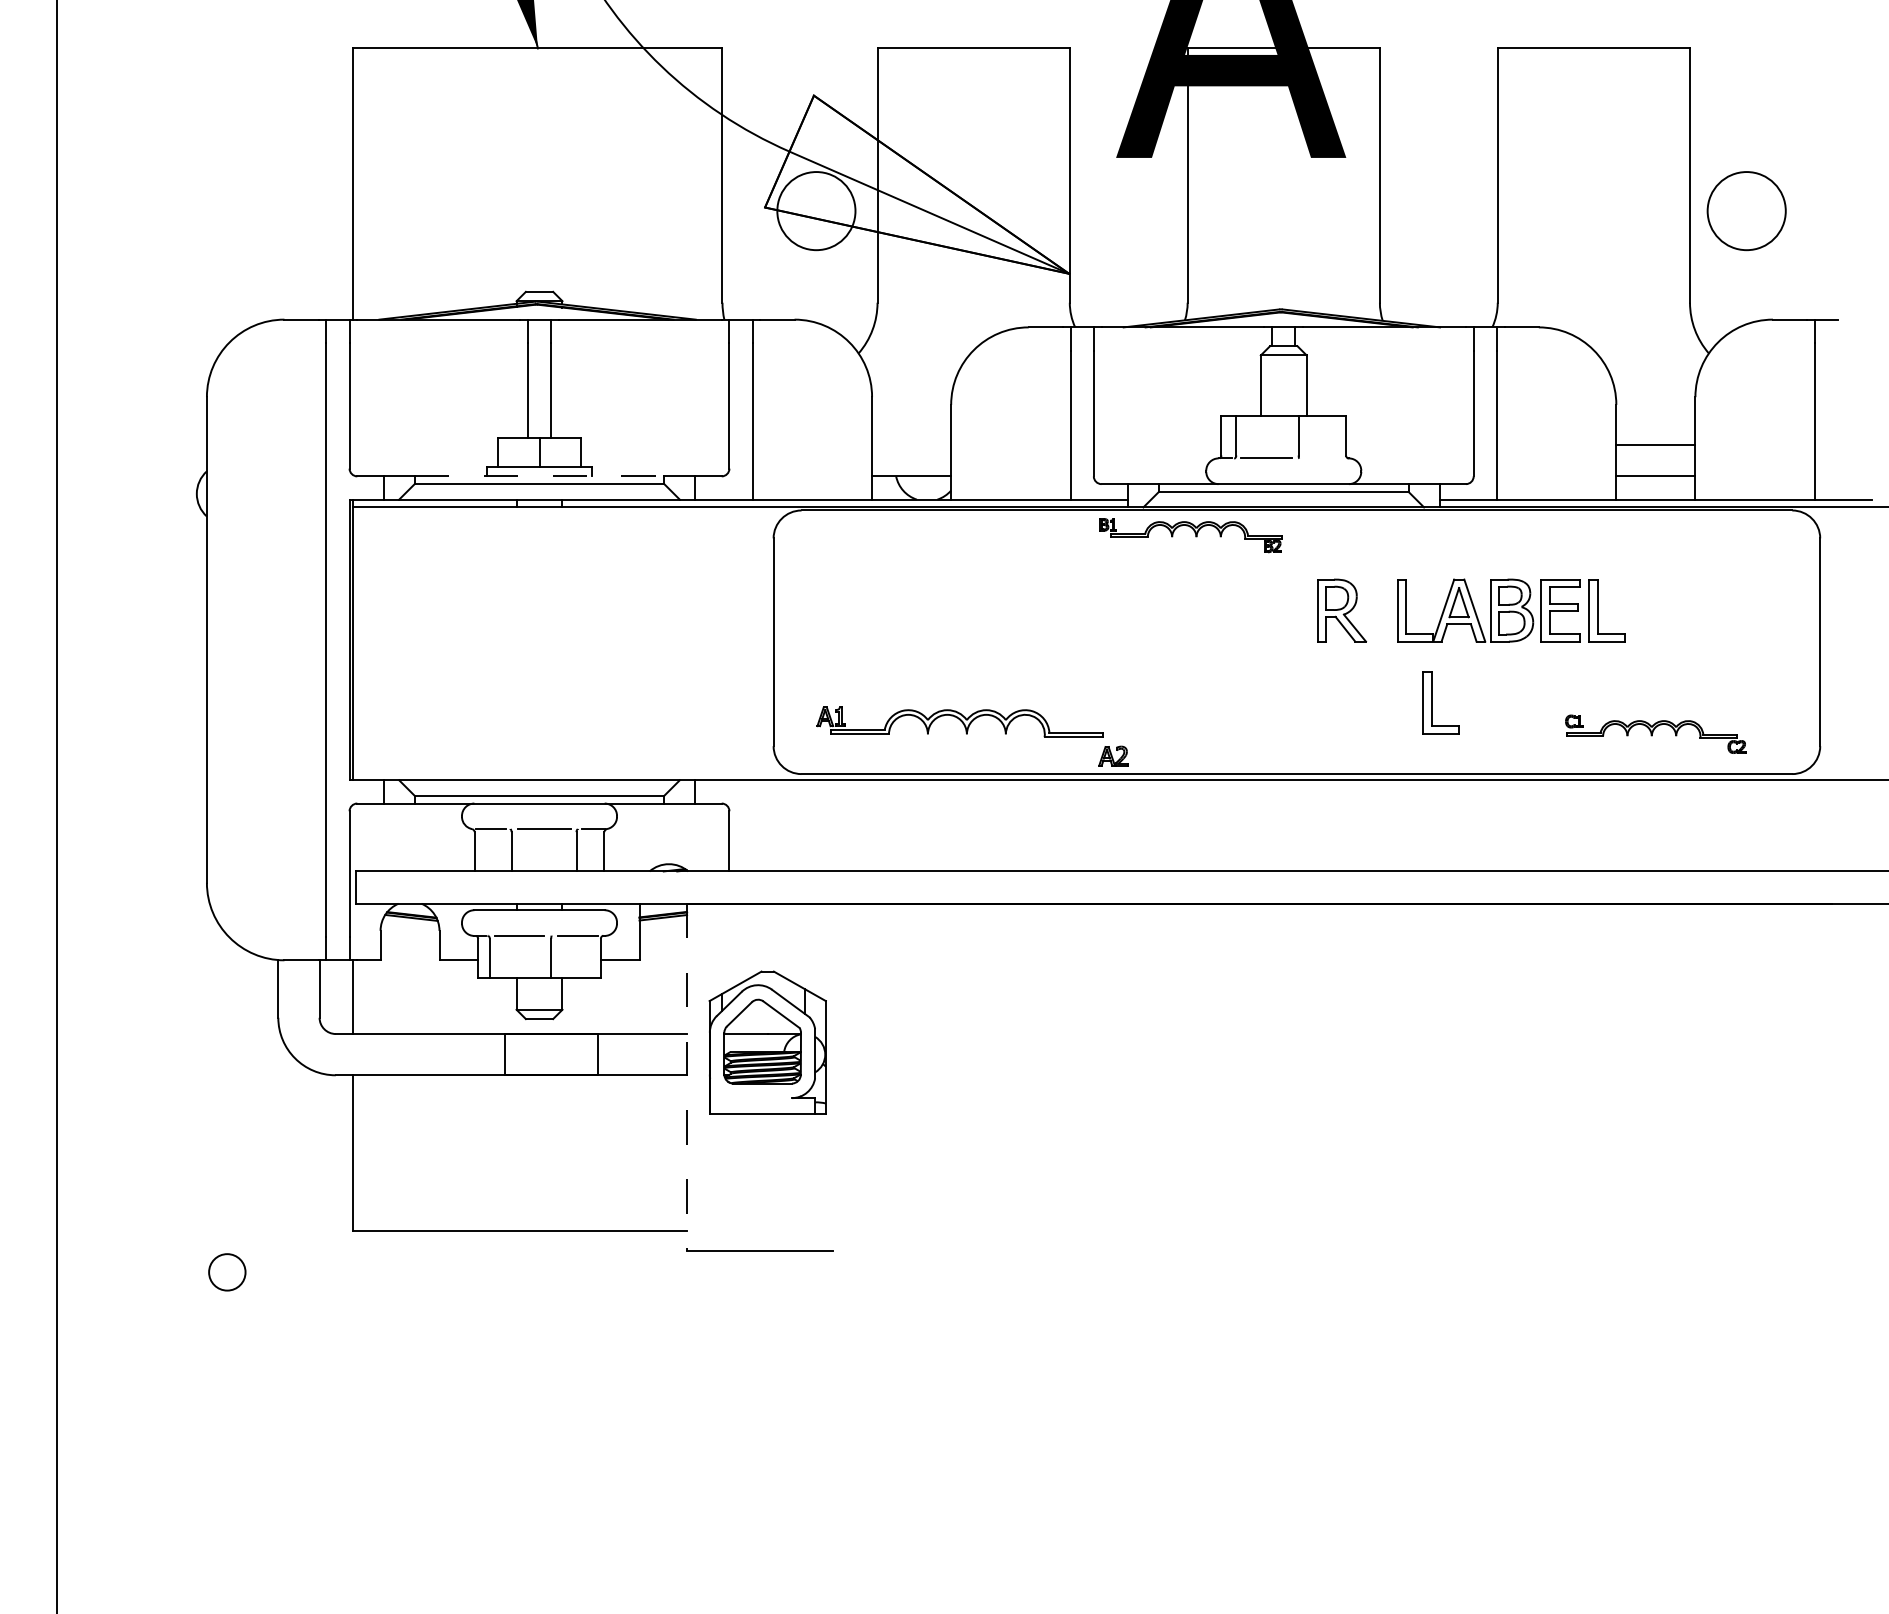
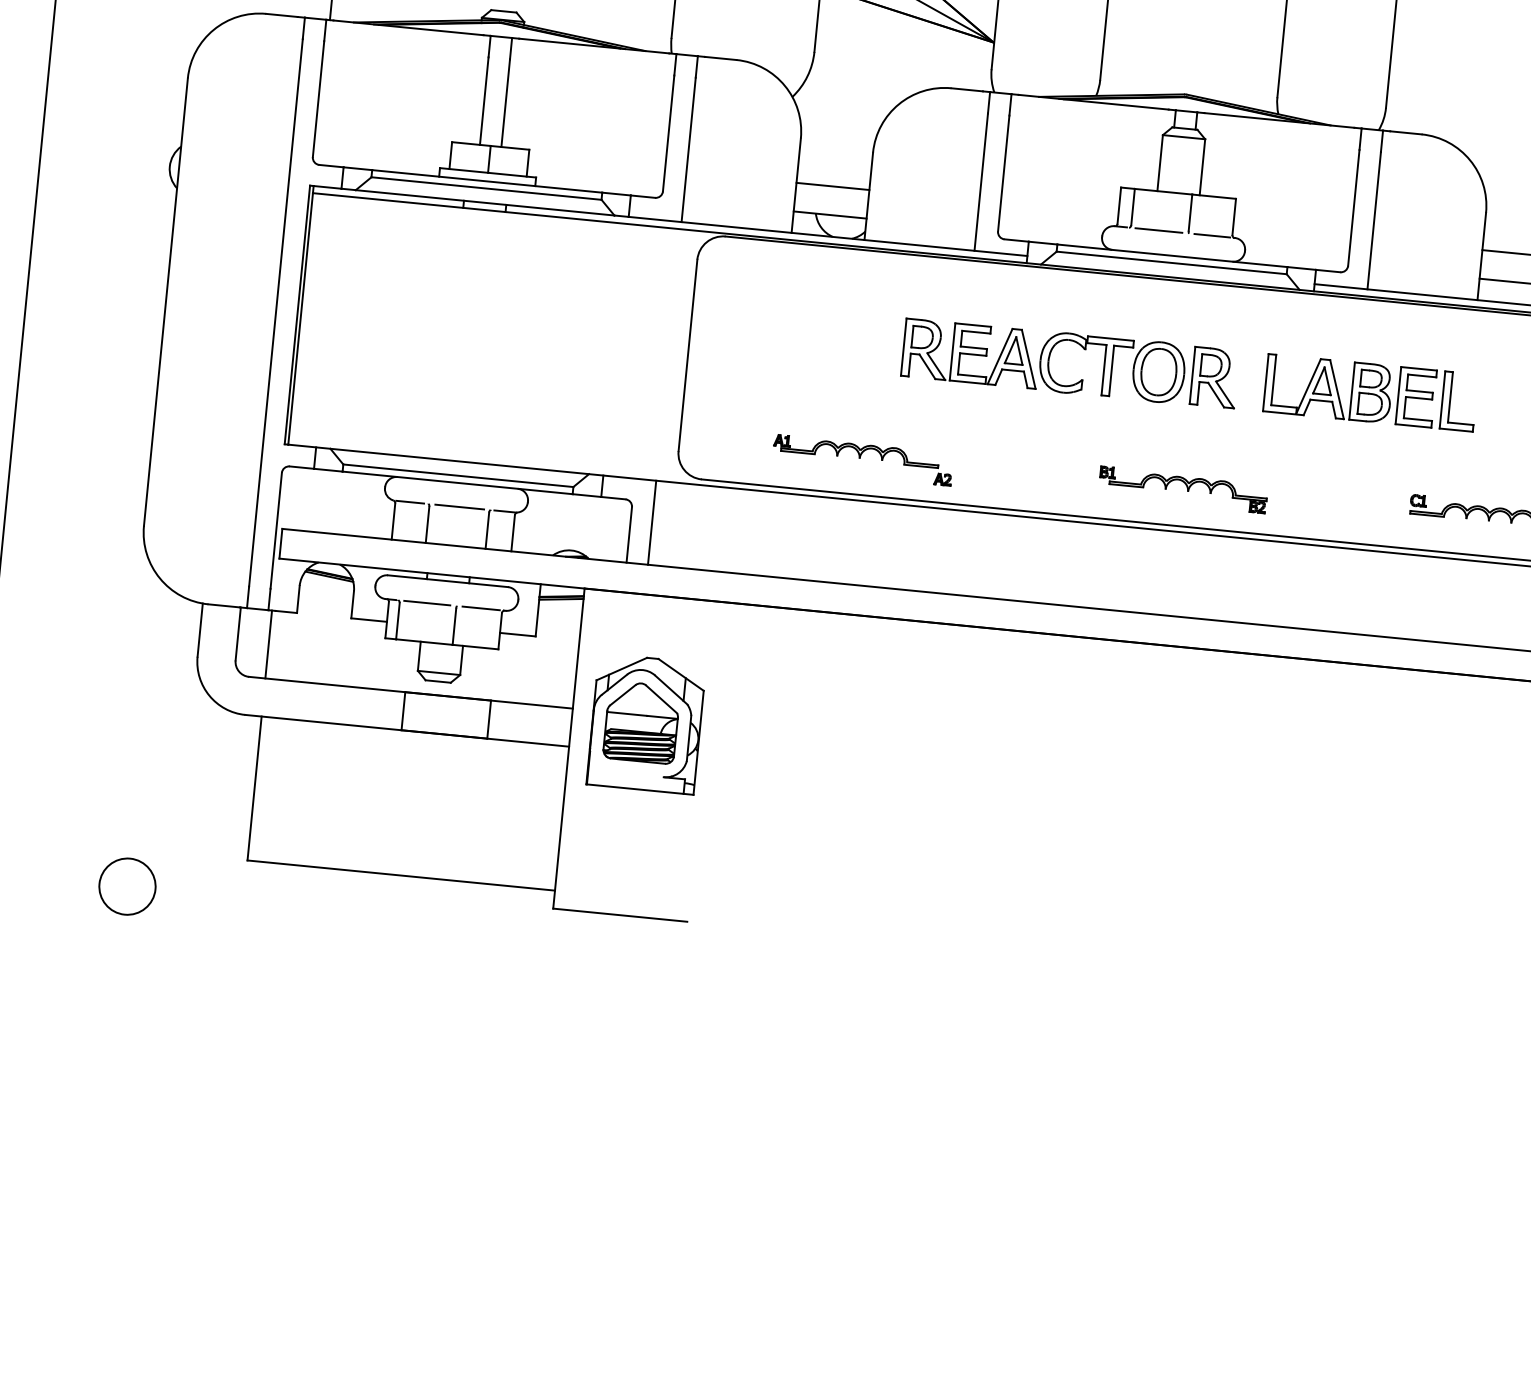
line: (911, 445) -> (832, 186), added
line: (1324, 458) -> (1212, 235), added
line: (539, 476) -> (487, 181), dashed -> solid
part: (1190, 535) -> (1182, 489), moved
part: (1156, 610) -> (1043, 360), added
part: (1432, 702) -> (1289, 470), removed
part: (972, 736) -> (862, 460), size x0.62
line: (752, 825) -> (651, 522), added
line: (687, 1077) -> (569, 748), dashed -> solid
circle: (227, 1272) -> (127, 886), size x1.67

